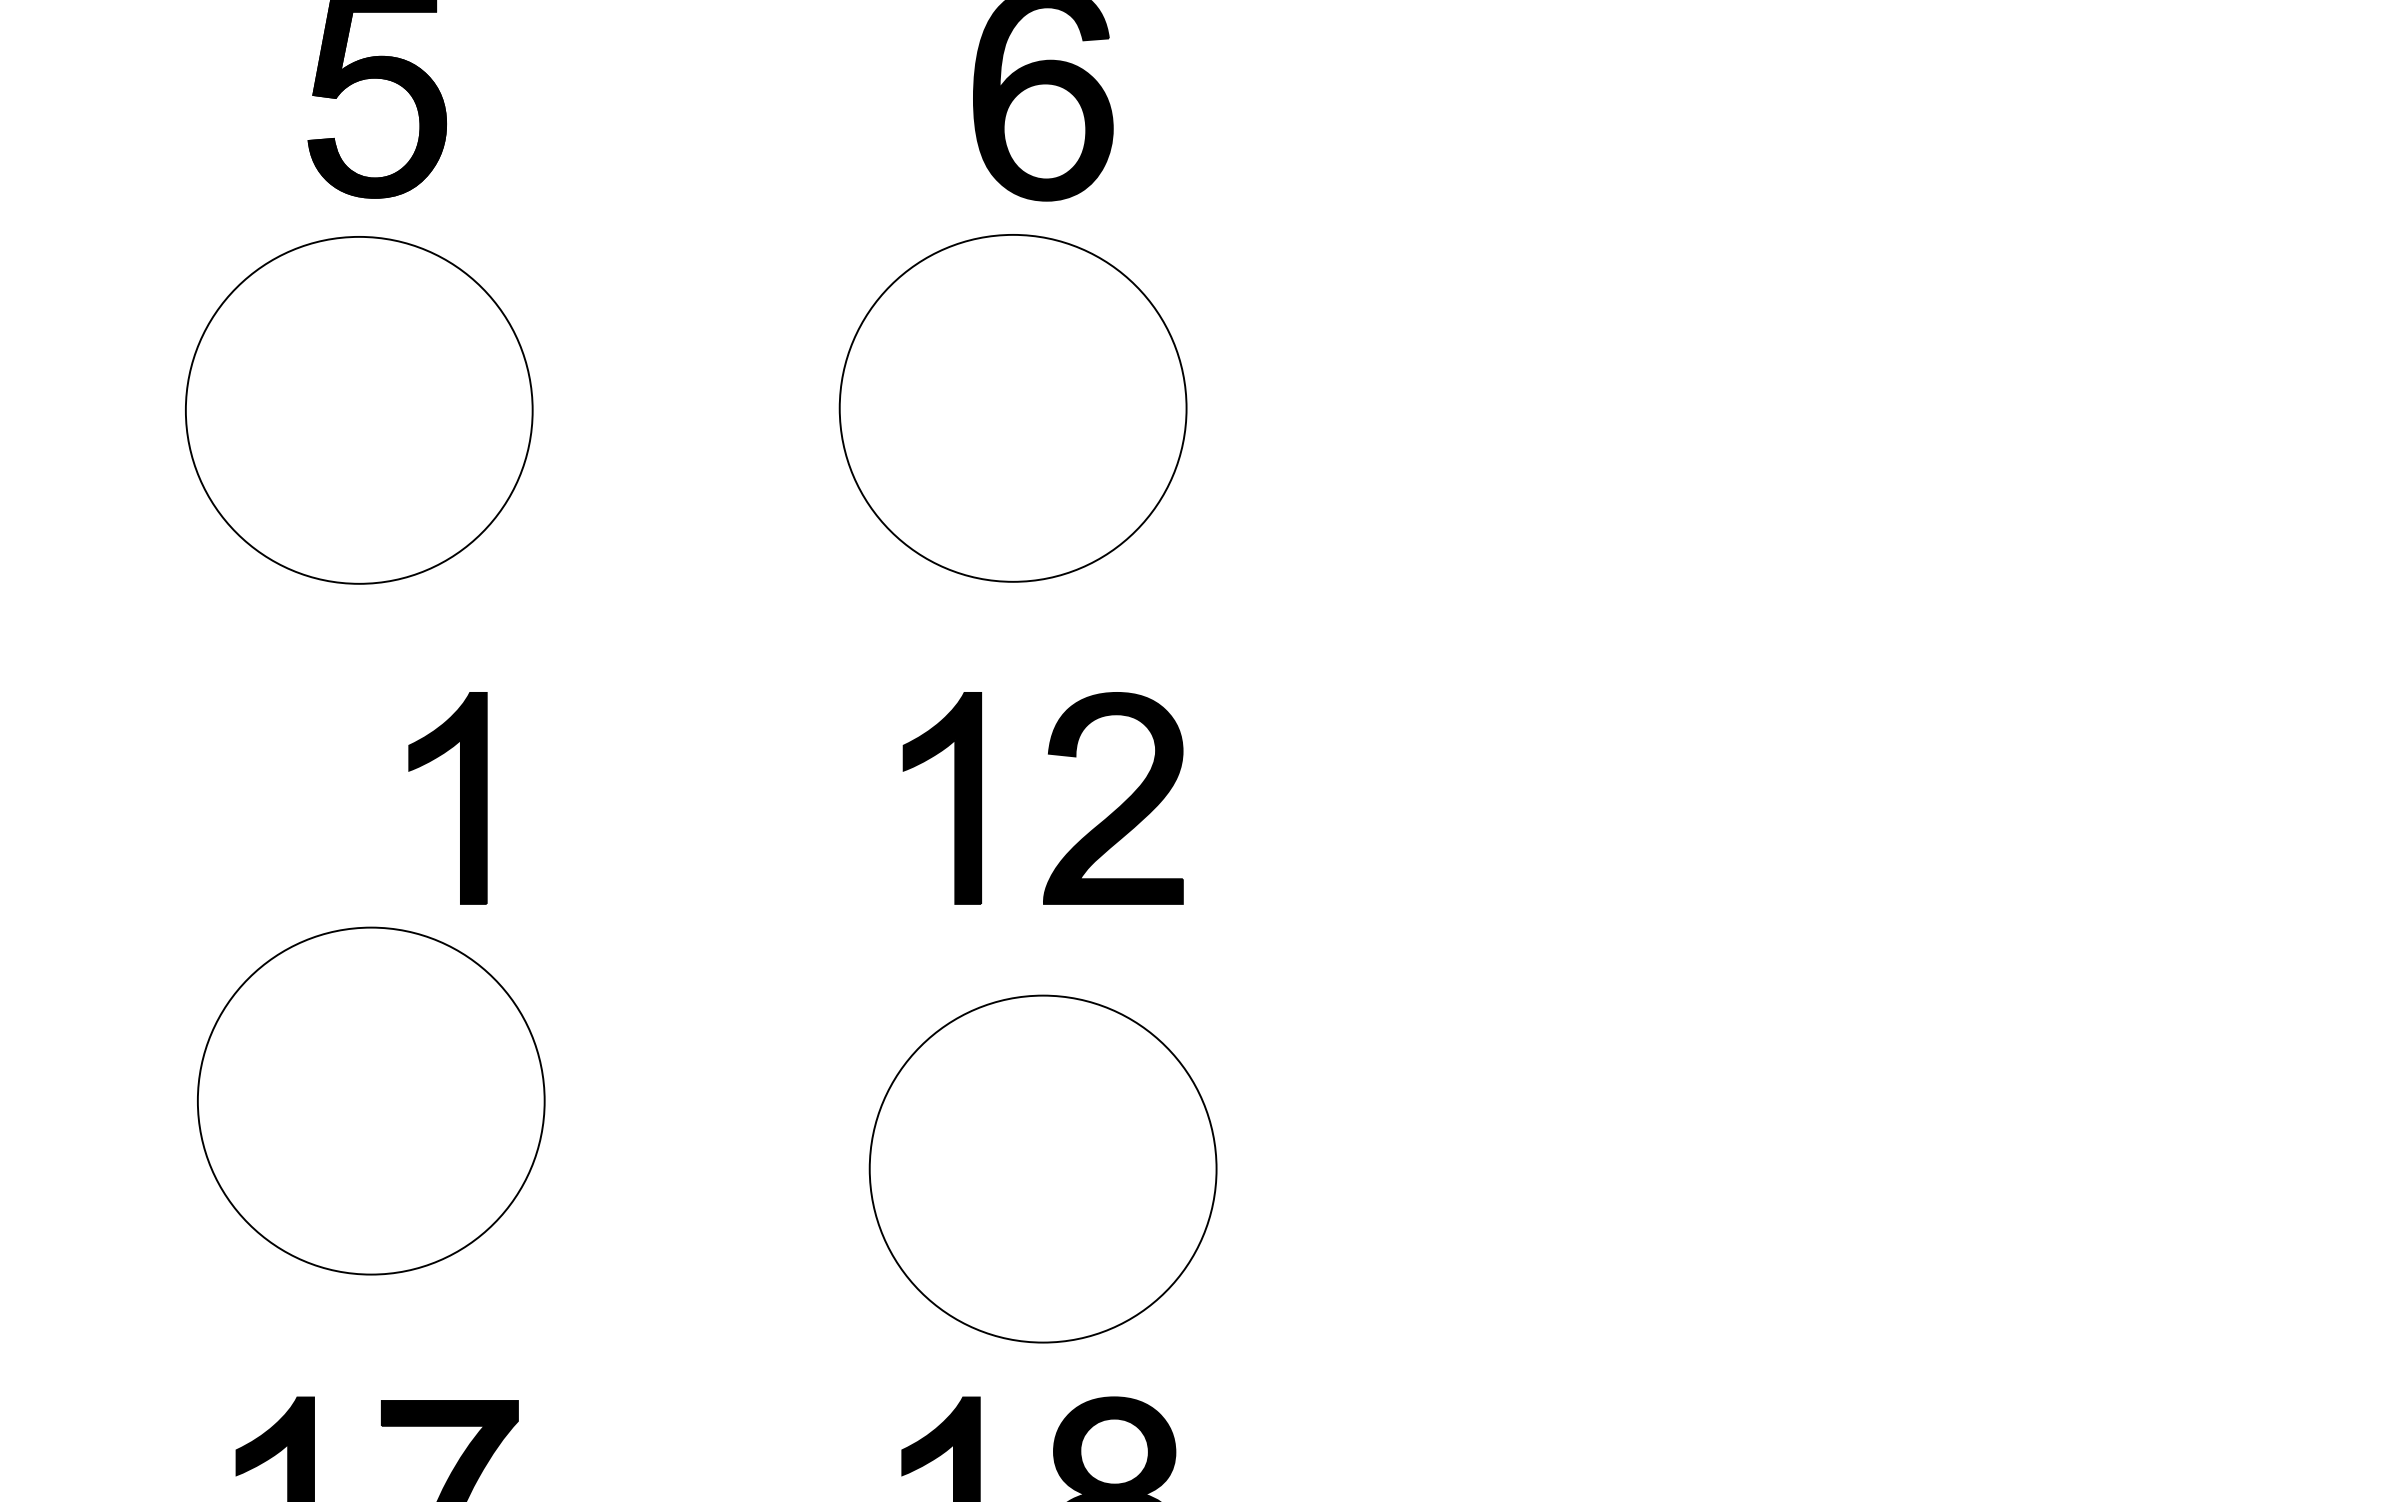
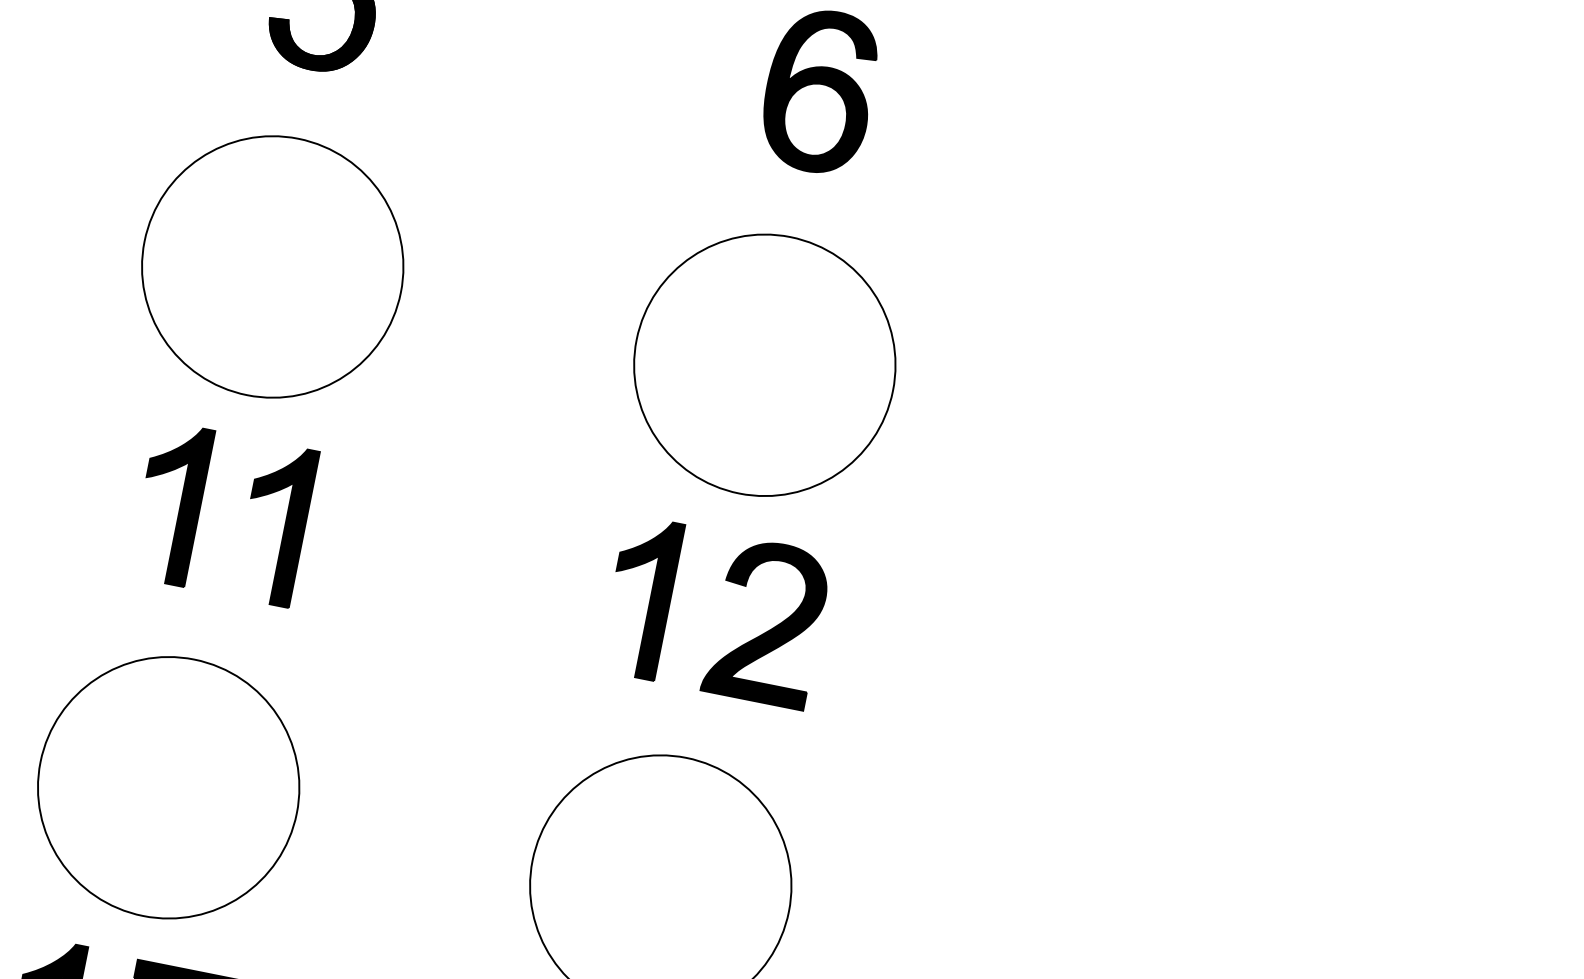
part: (1012, 408) -> (764, 365), moved
part: (359, 410) -> (272, 267), moved
part: (318, 798) -> (179, 505), added
part: (371, 1100) -> (168, 787), moved

